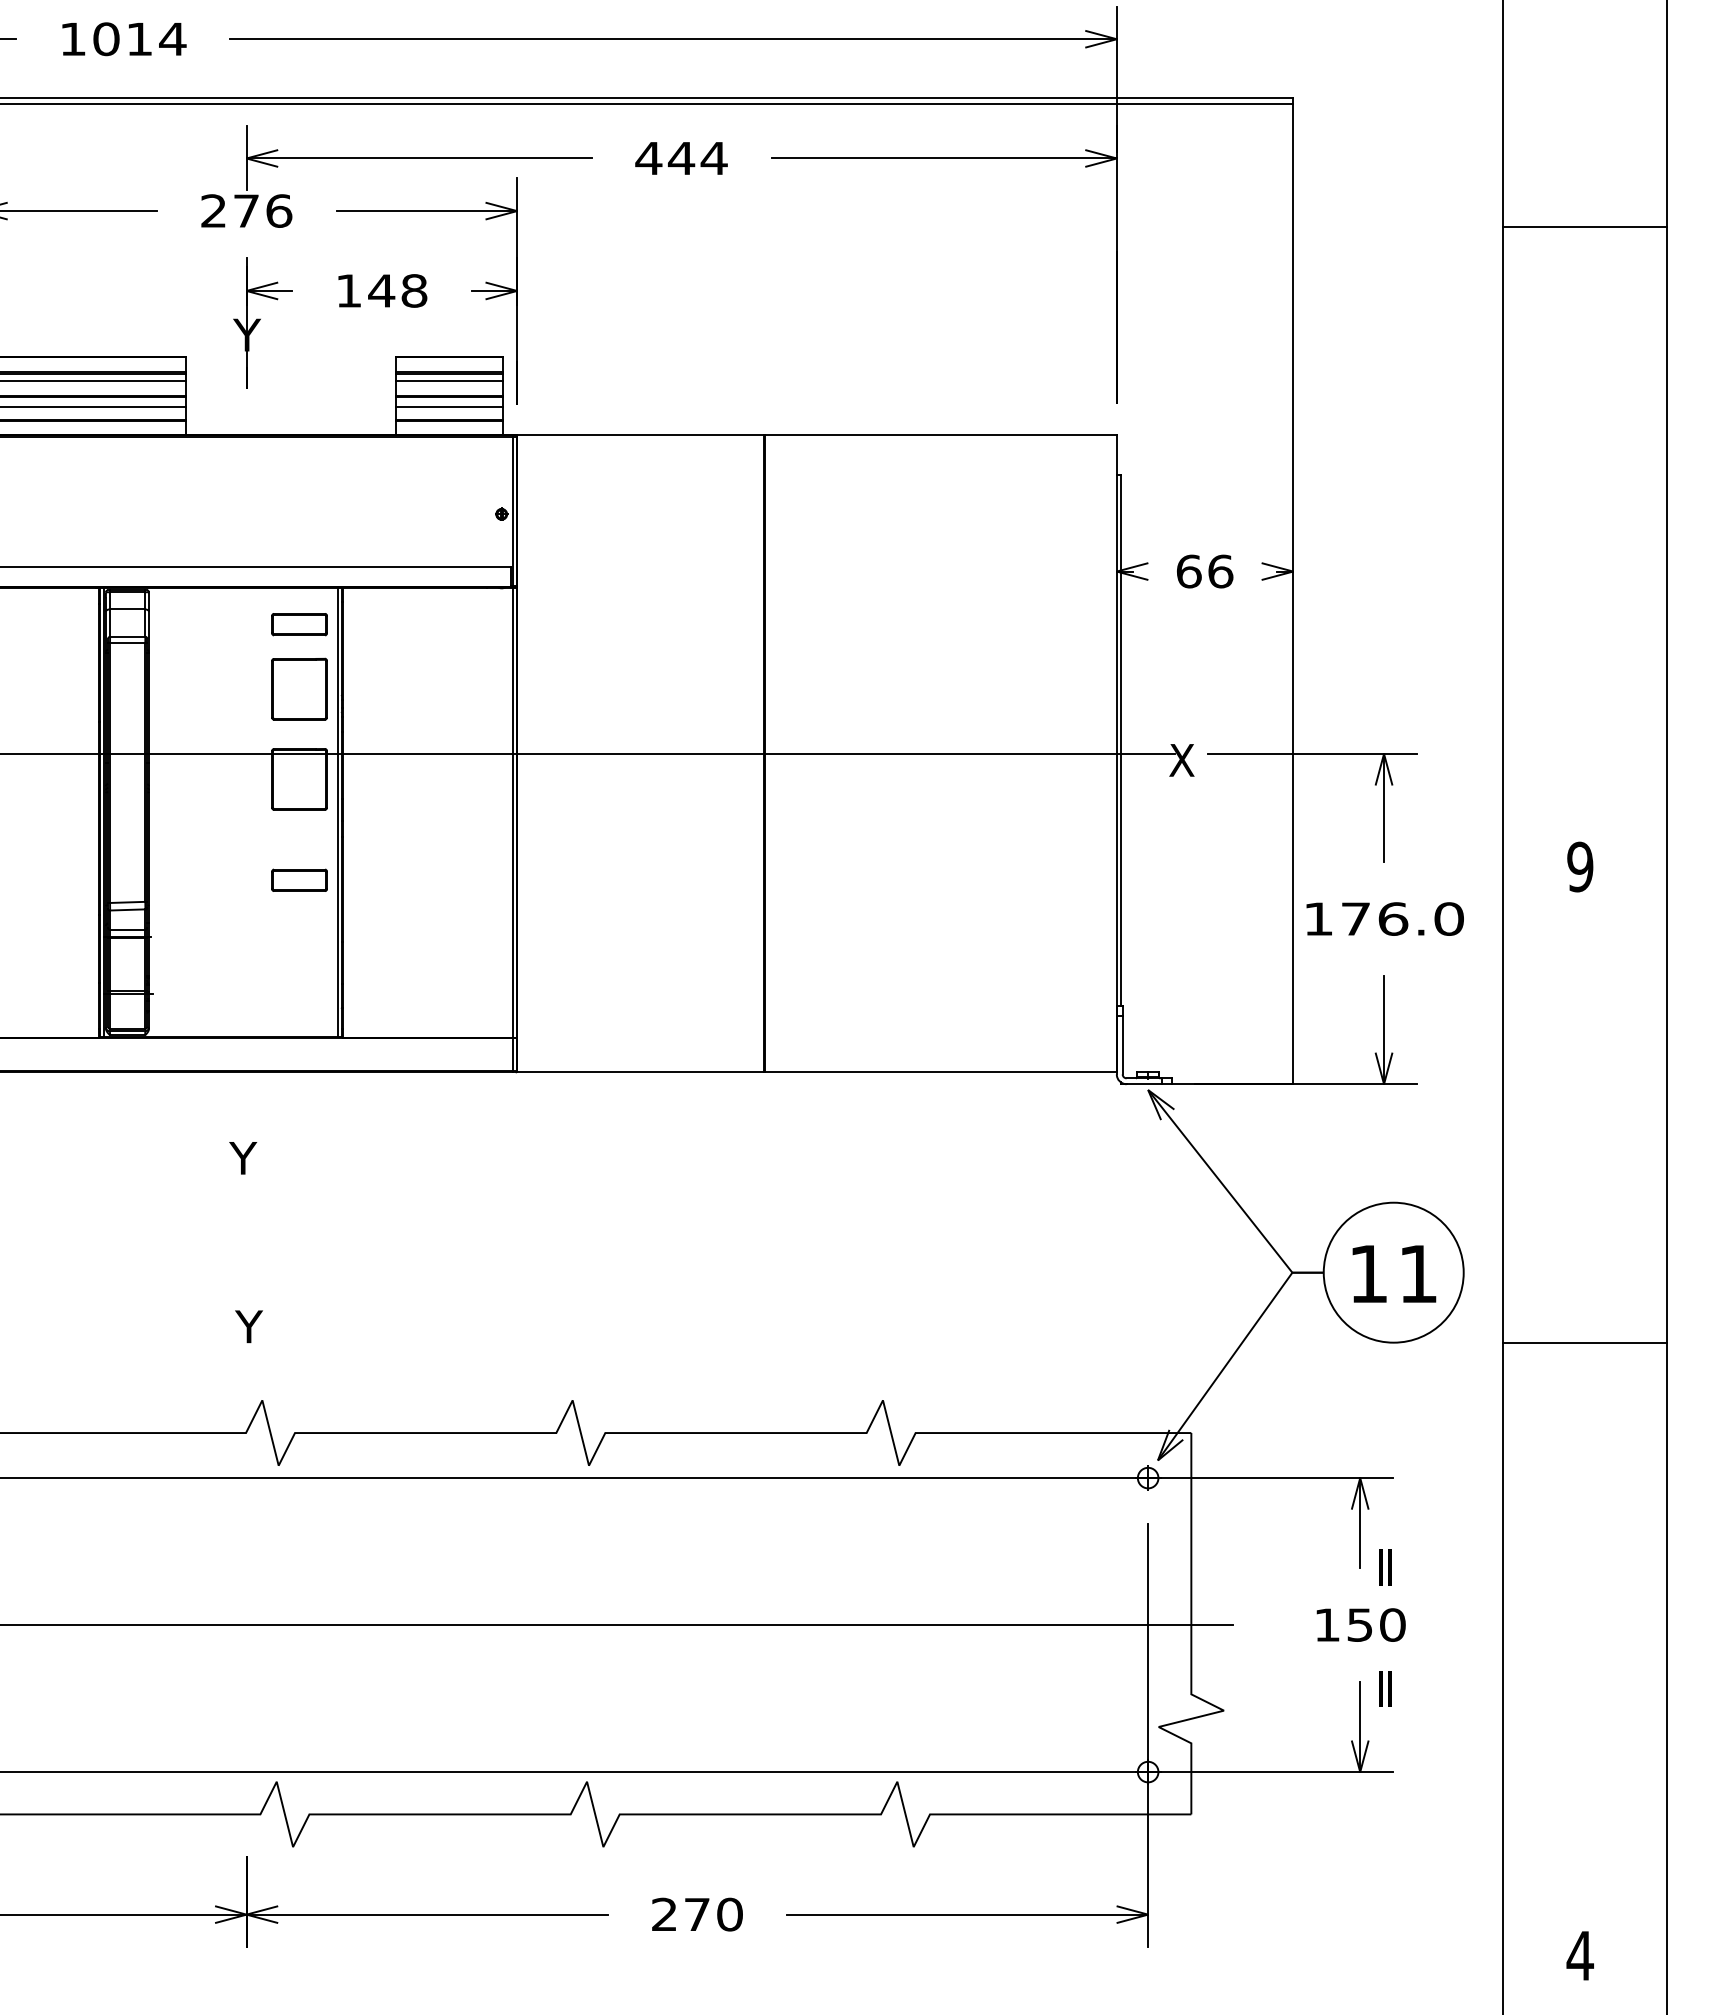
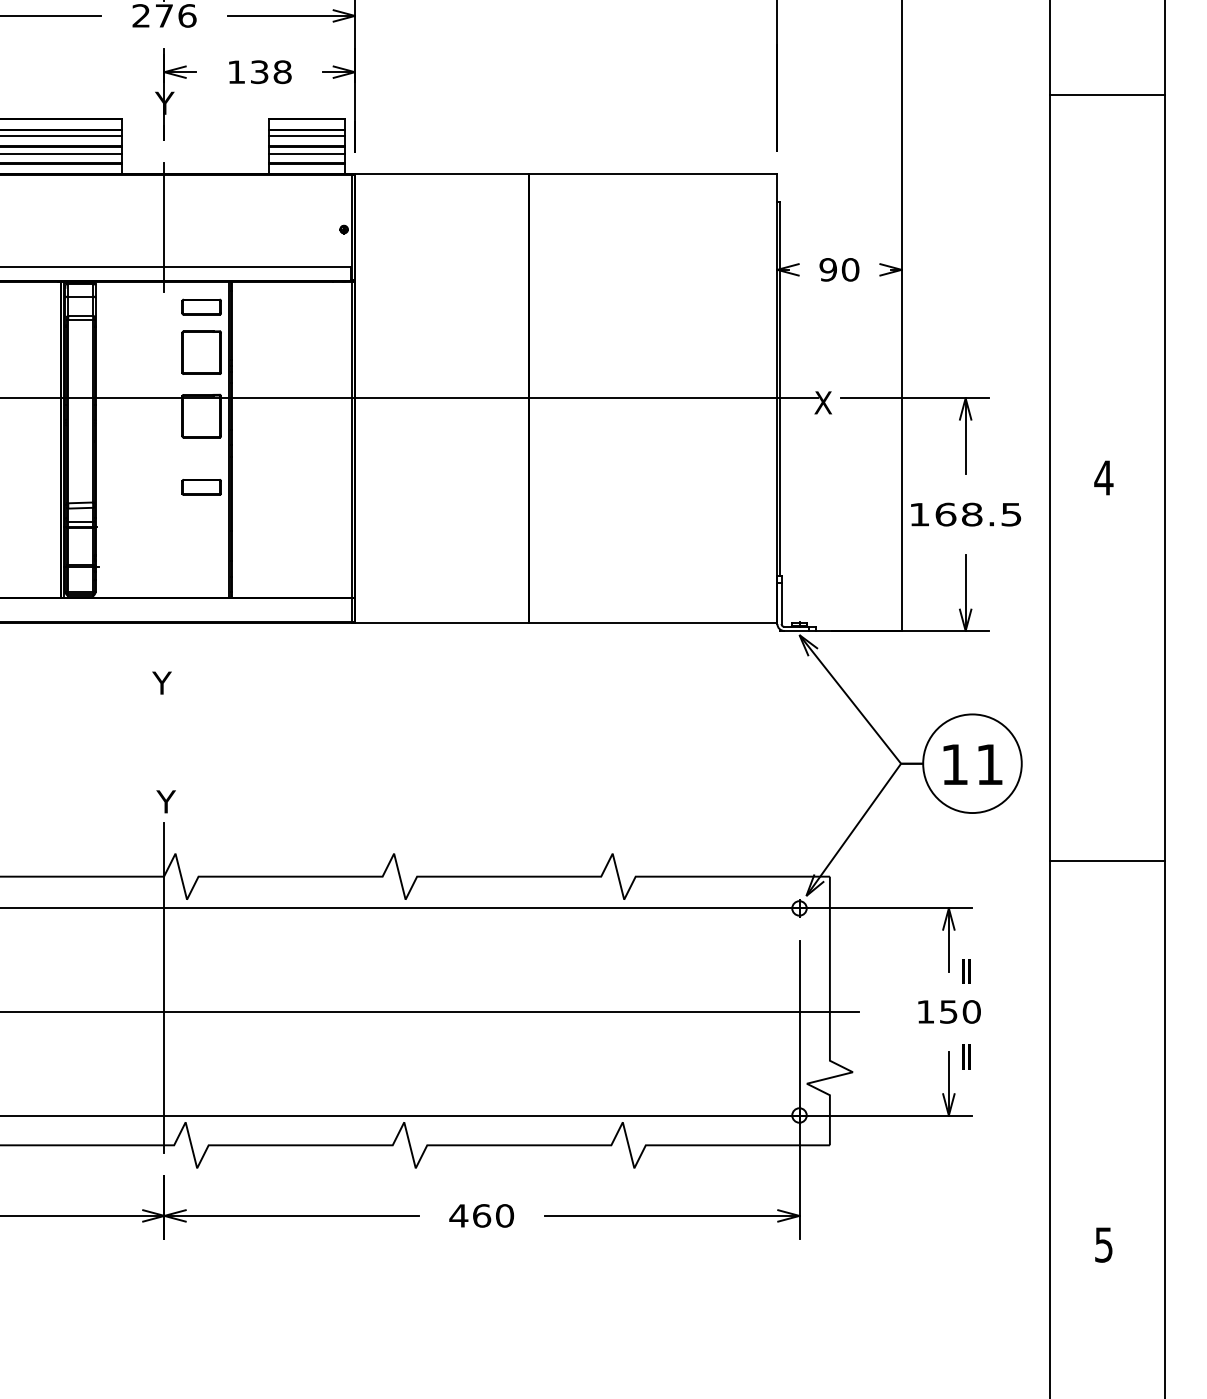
line: (1584, 226) -> (1106, 94), moved
text: (381, 290) -> (259, 71), 148 -> 138
line: (246, 511) -> (164, 227), added
text: (1204, 571) -> (839, 269), 66 -> 90
text: (1579, 866) -> (1103, 477), 9 -> 4
text: (1402, 918) -> (978, 514), 176.0 -> 168.5
line: (1584, 1343) -> (1106, 861), moved
line: (246, 1590) -> (164, 987), added
text: (680, 1914) -> (470, 1215), 270 -> 460
text: (1579, 1956) -> (1103, 1245), 4 -> 5

